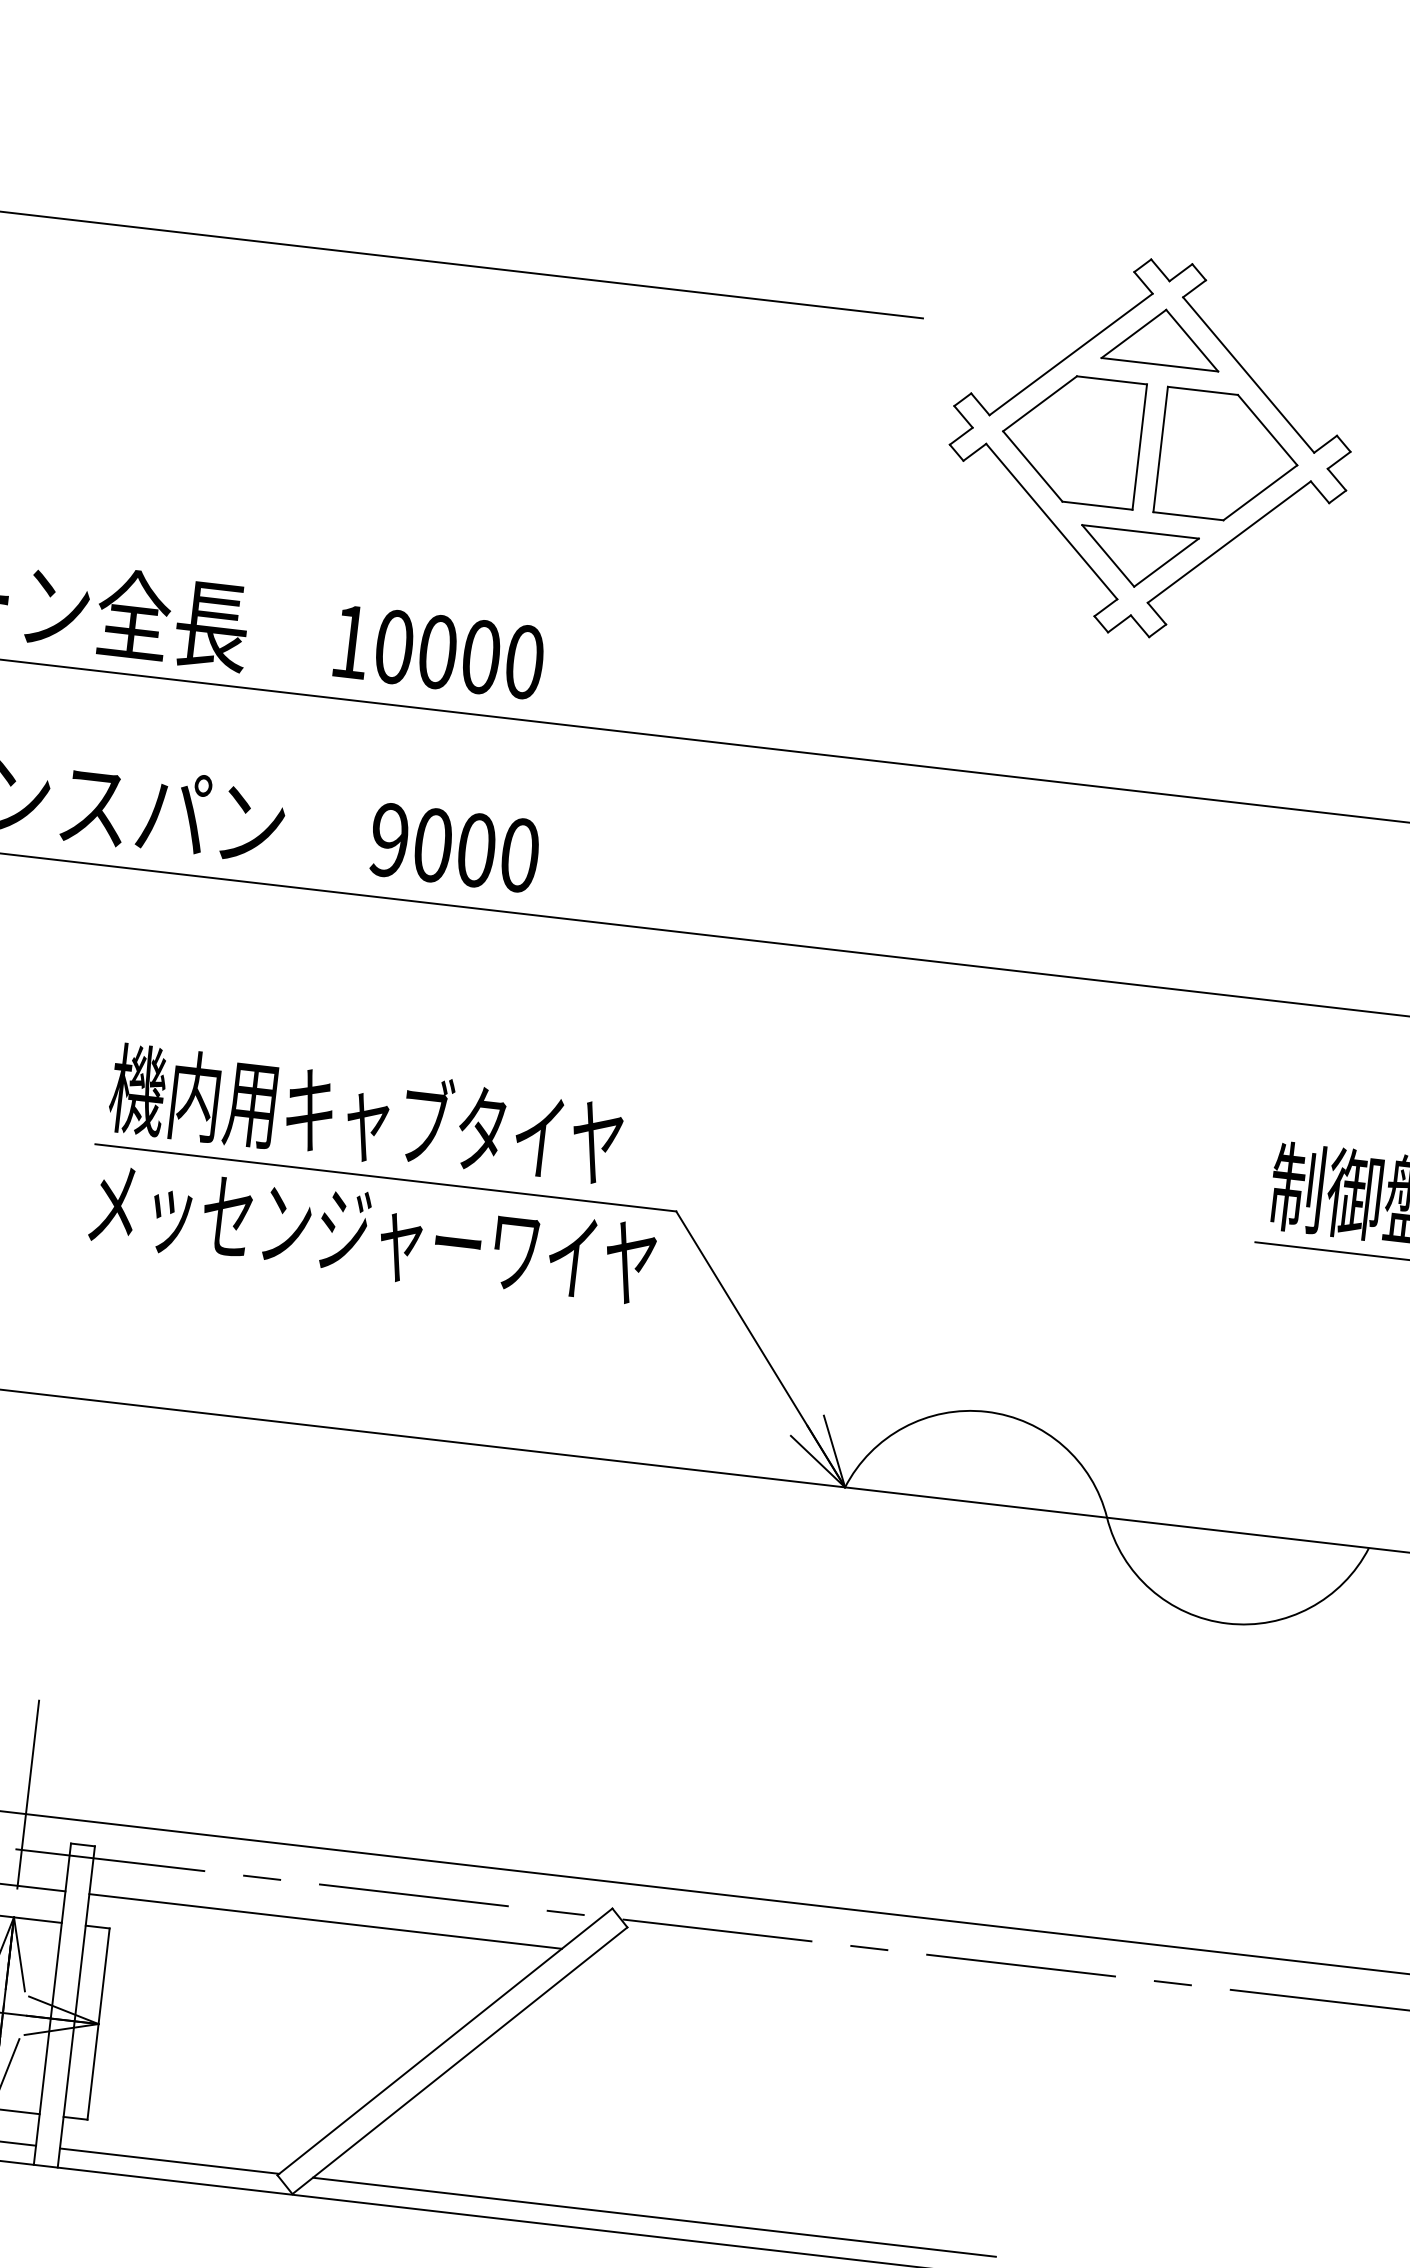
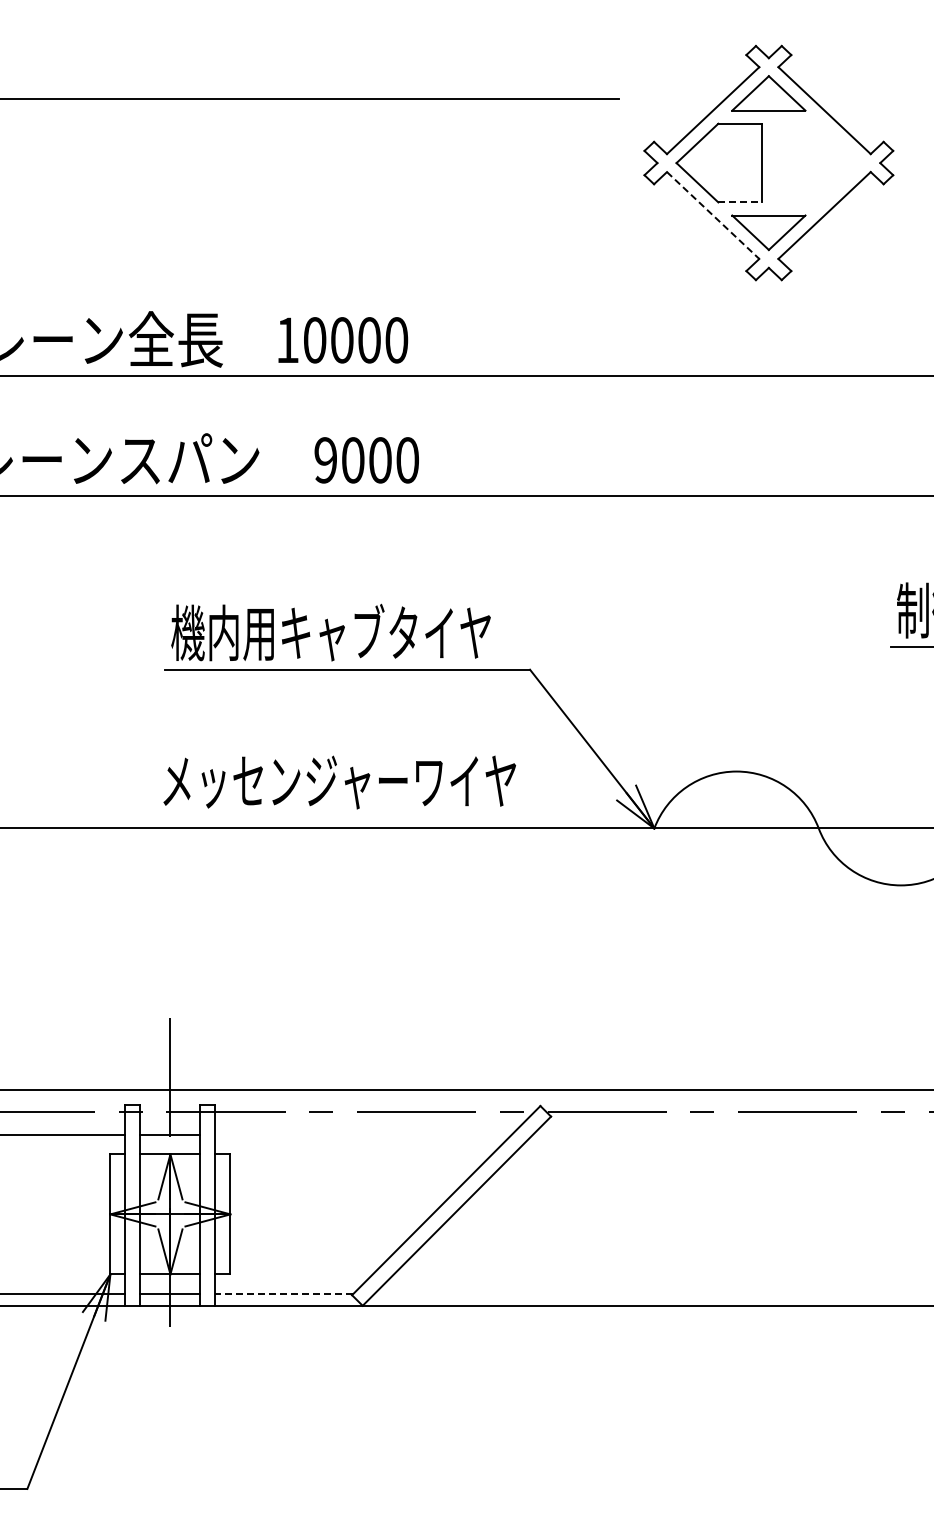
part: (1229, 456) -> (818, 162), removed
line: (1097, 505) -> (740, 202), solid -> dashed
line: (1052, 521) -> (713, 215), solid -> dashed
text: (372, 1235) -> (339, 782), moved
line: (325, 1921) -> (363, 1134), removed
line: (169, 2161) -> (284, 1294), solid -> dashed
line: (654, 2217) -> (588, 1294), removed

